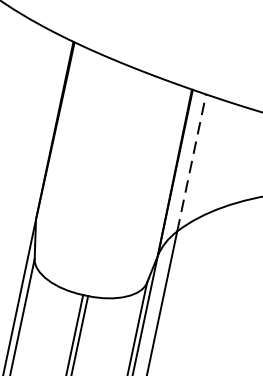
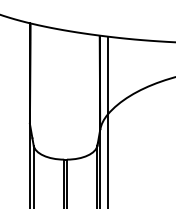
line: (190, 162) -> (107, 75), dashed -> solid

